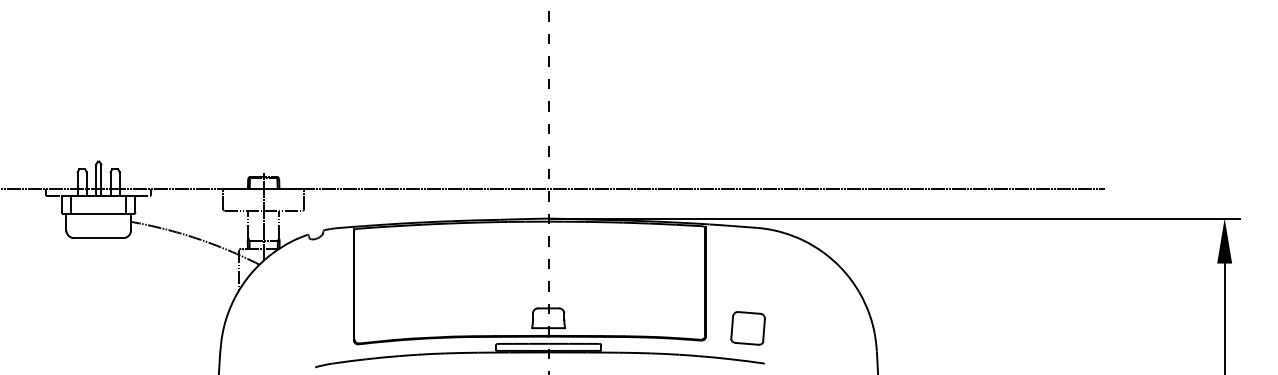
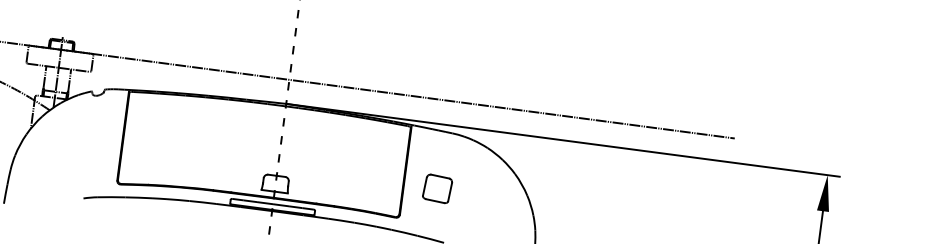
part: (747, 328) -> (437, 188), moved

